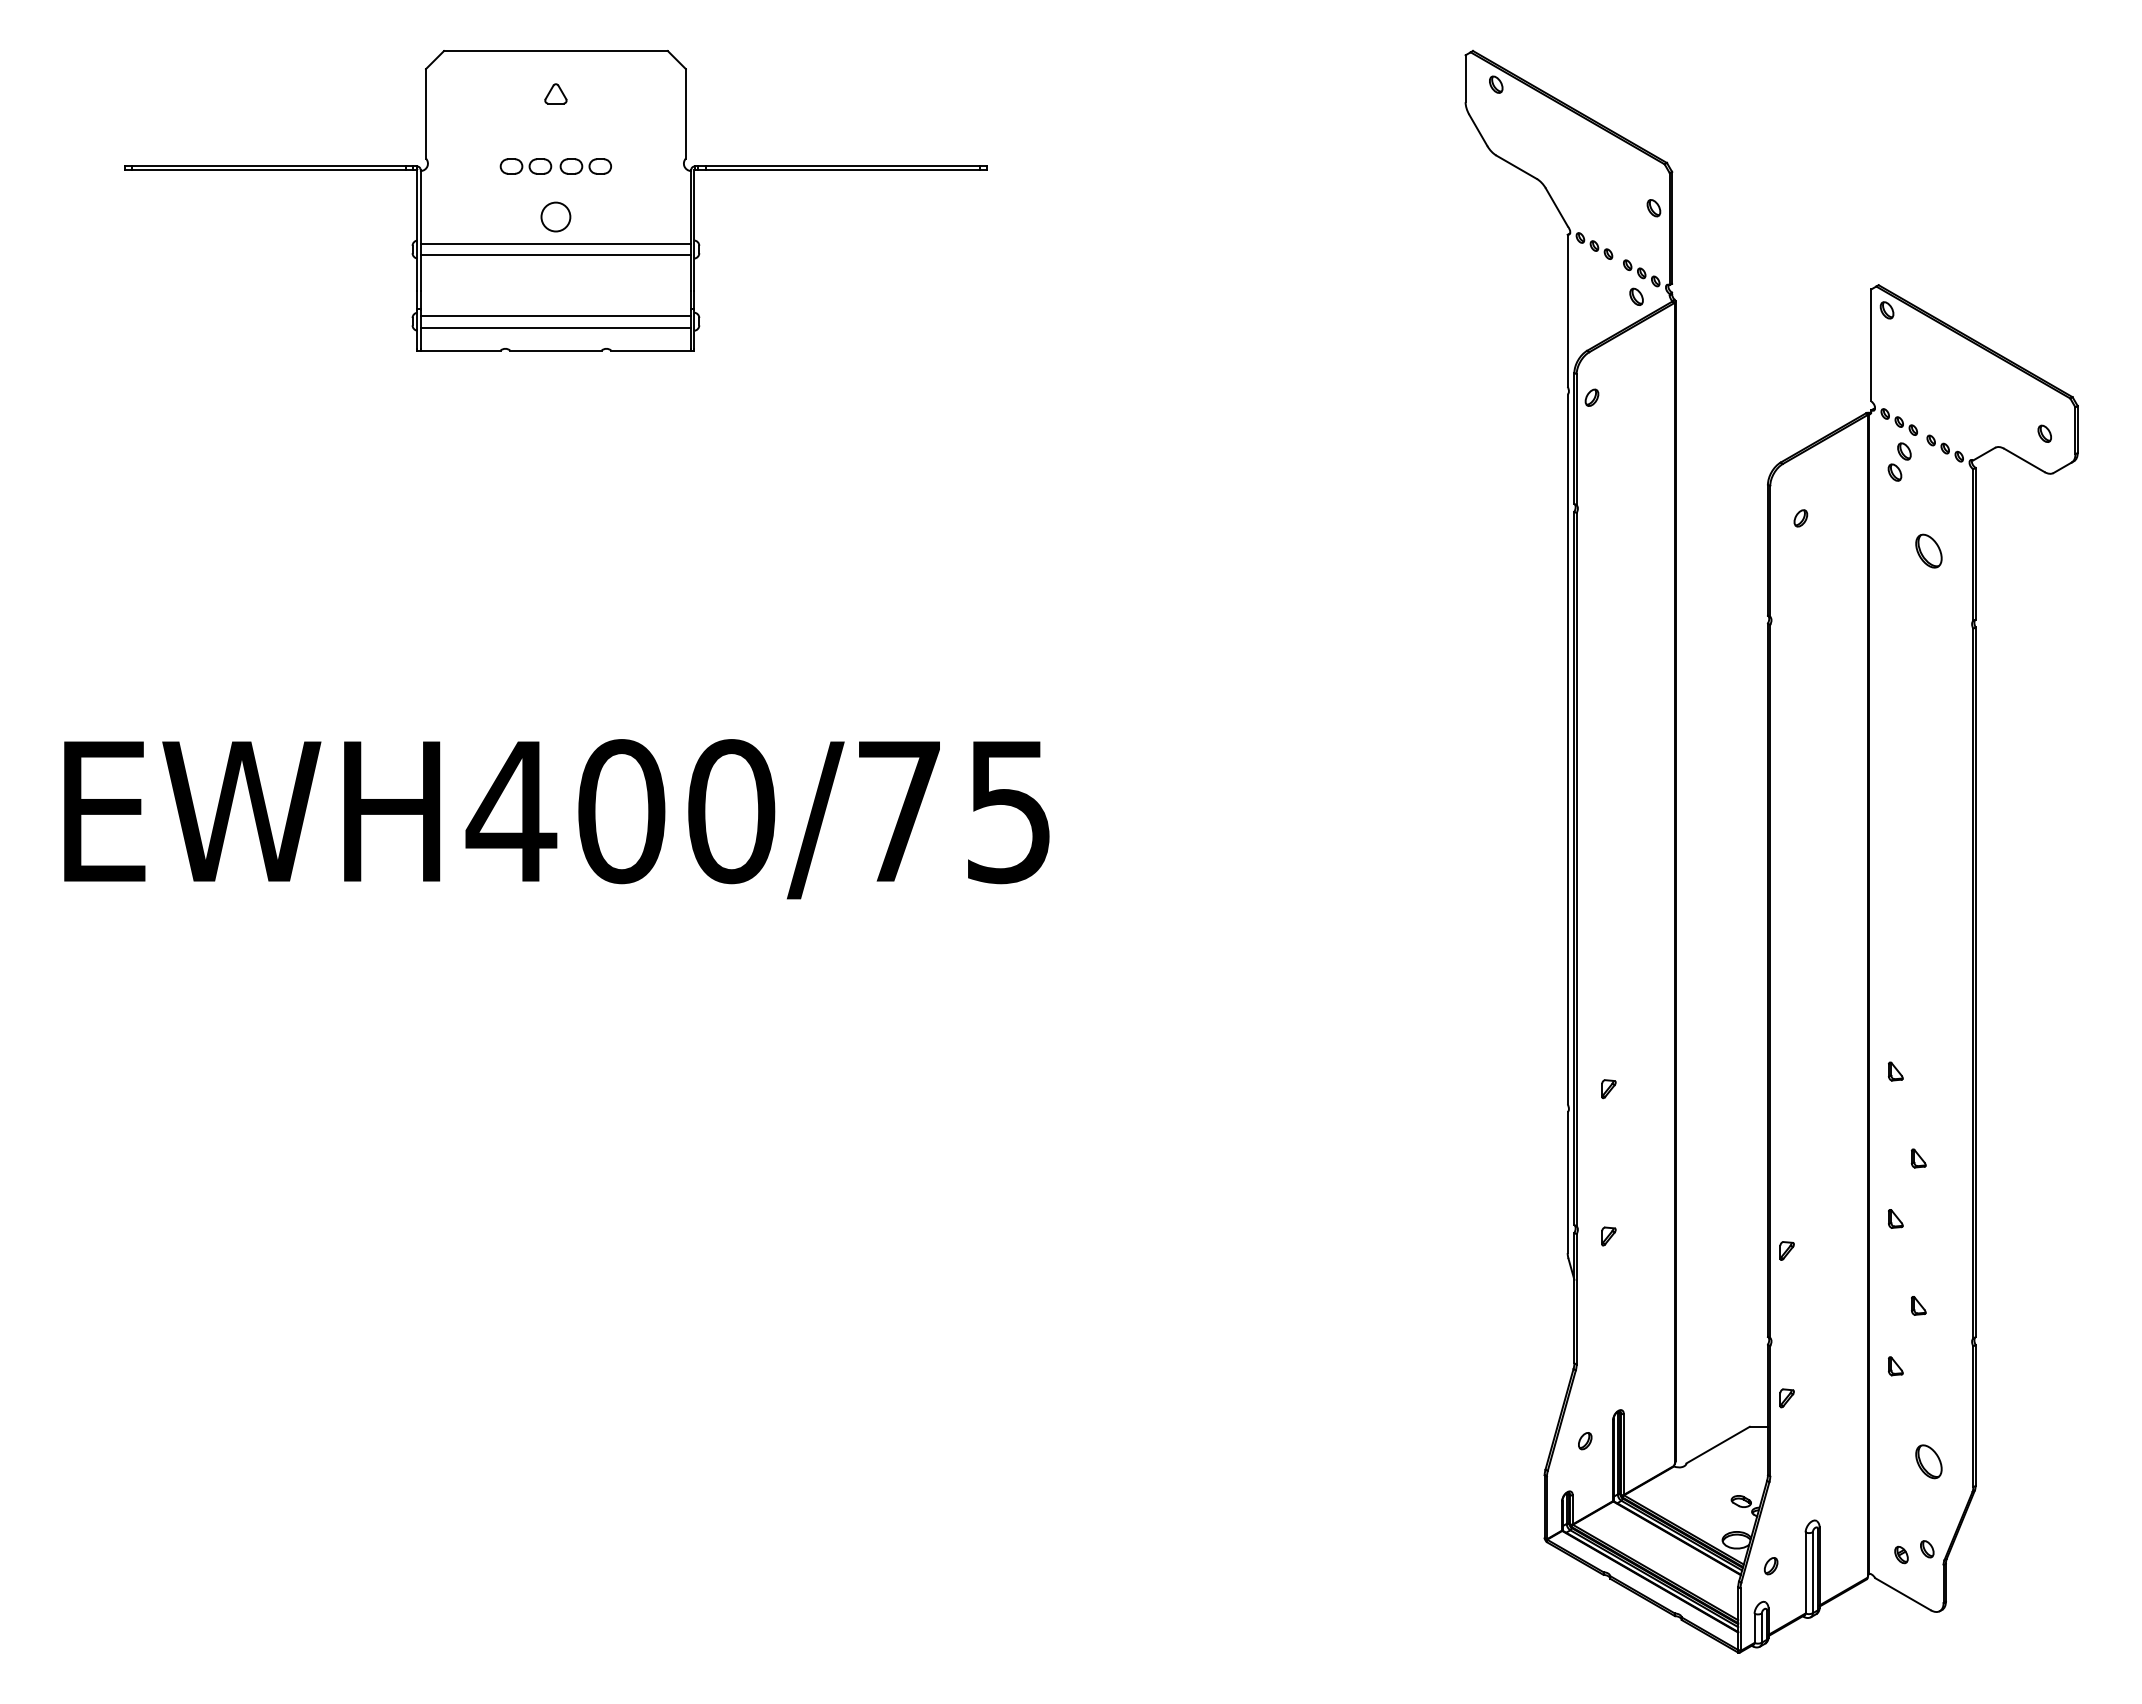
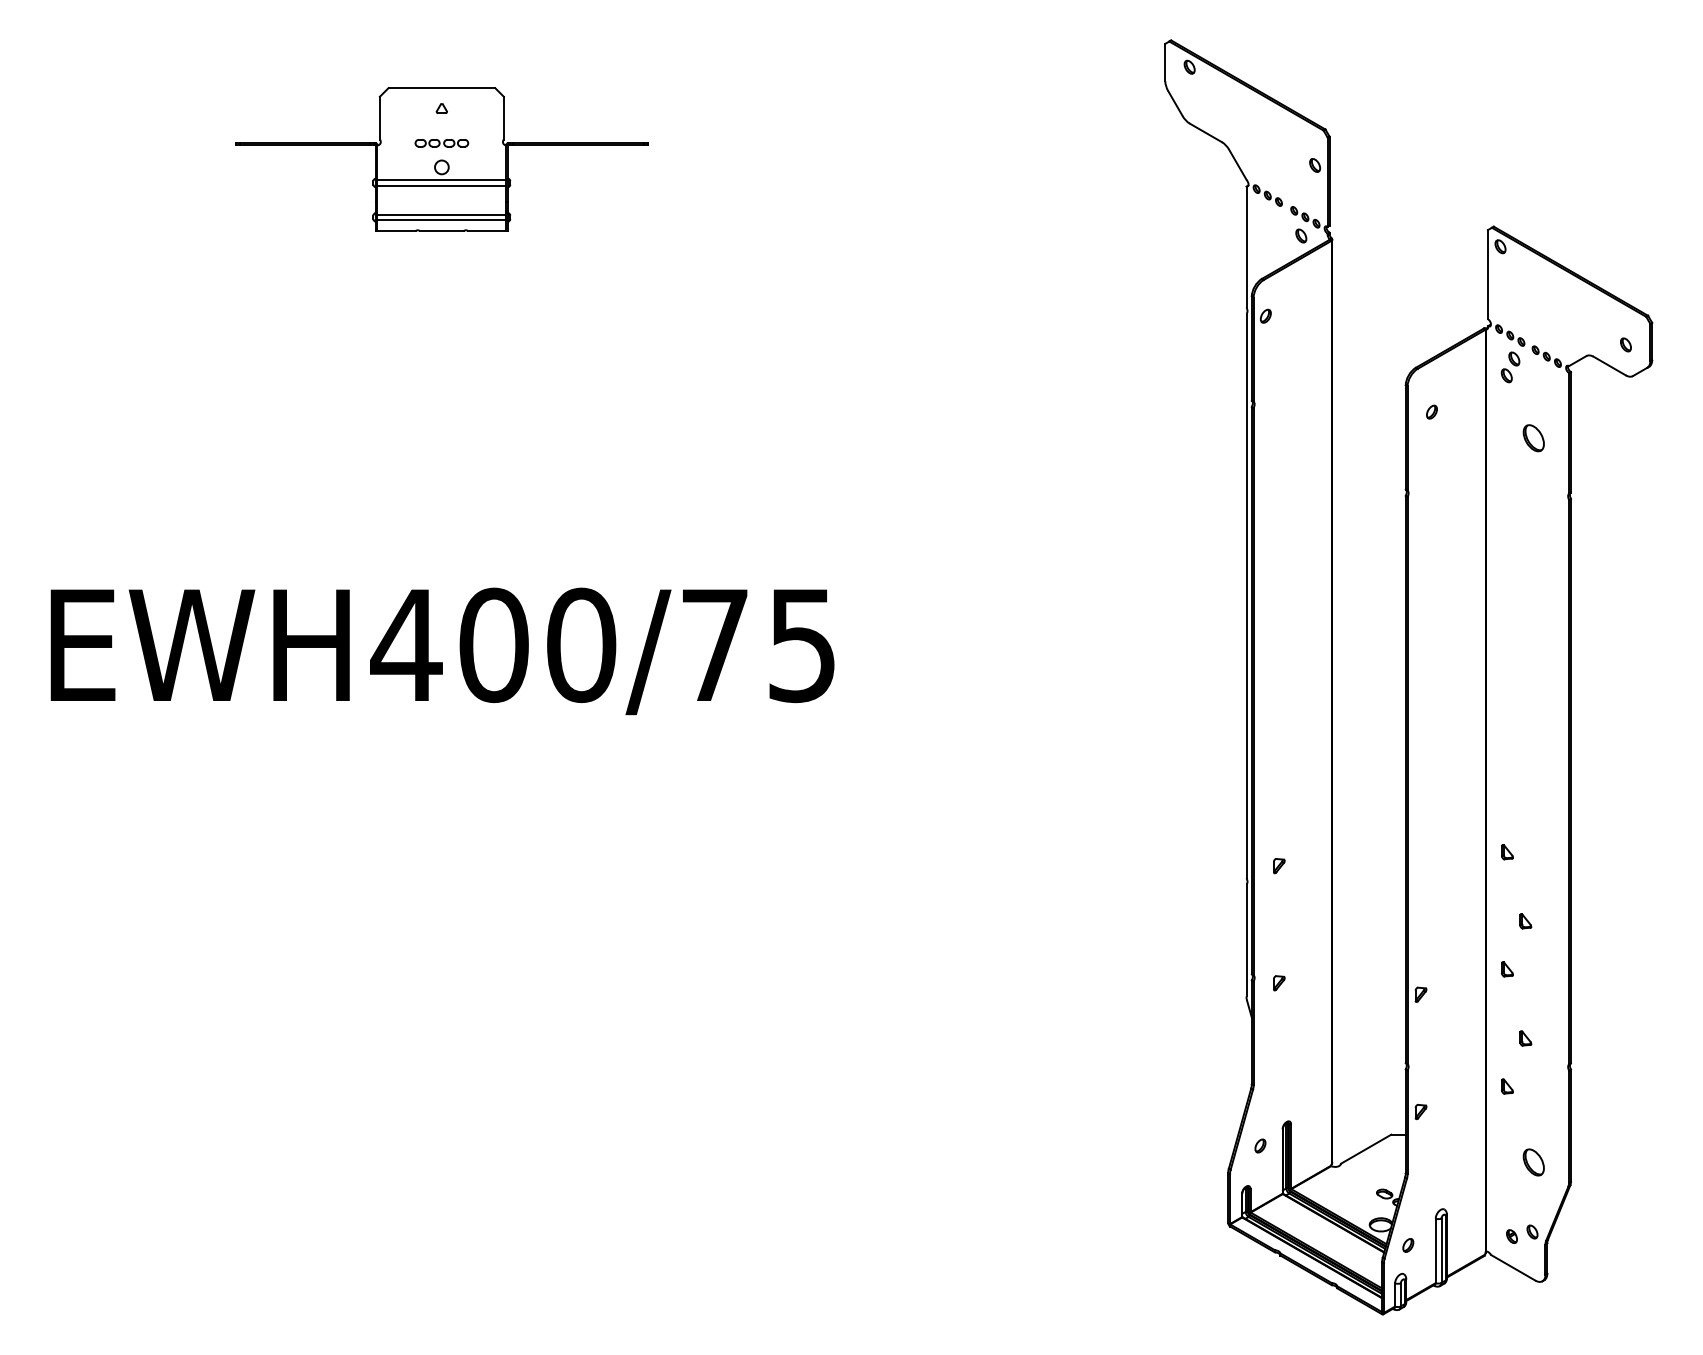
part: (555, 200) -> (441, 159), size x0.6

